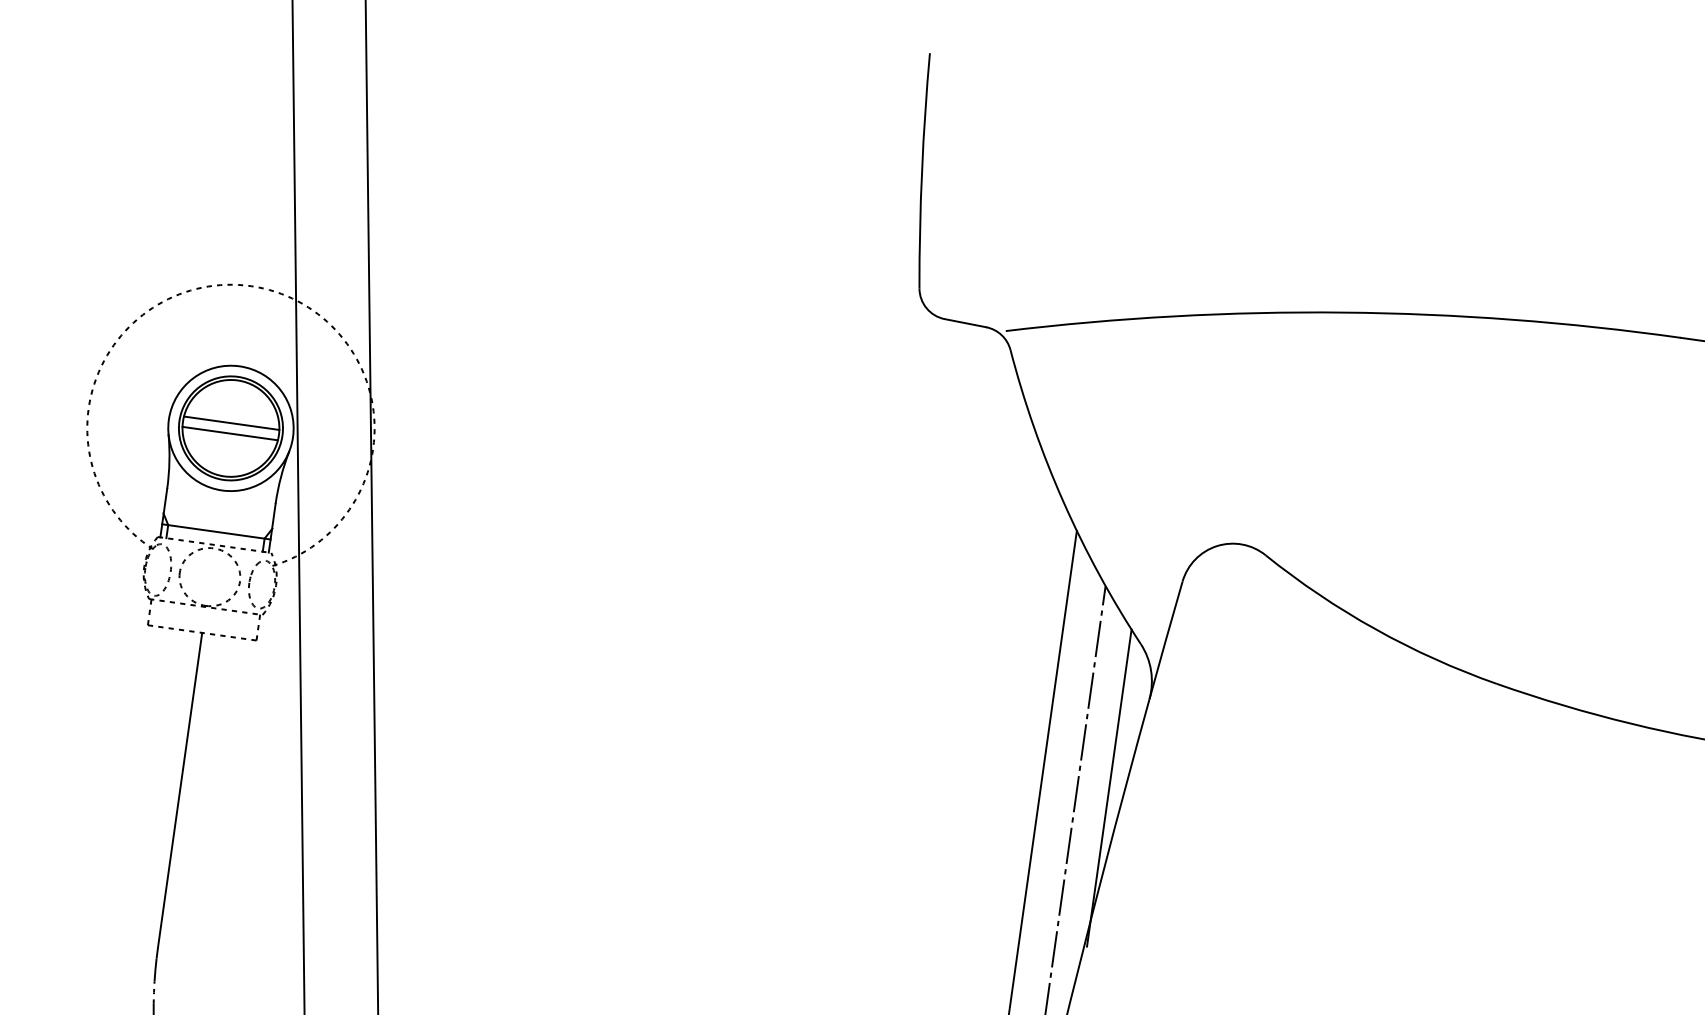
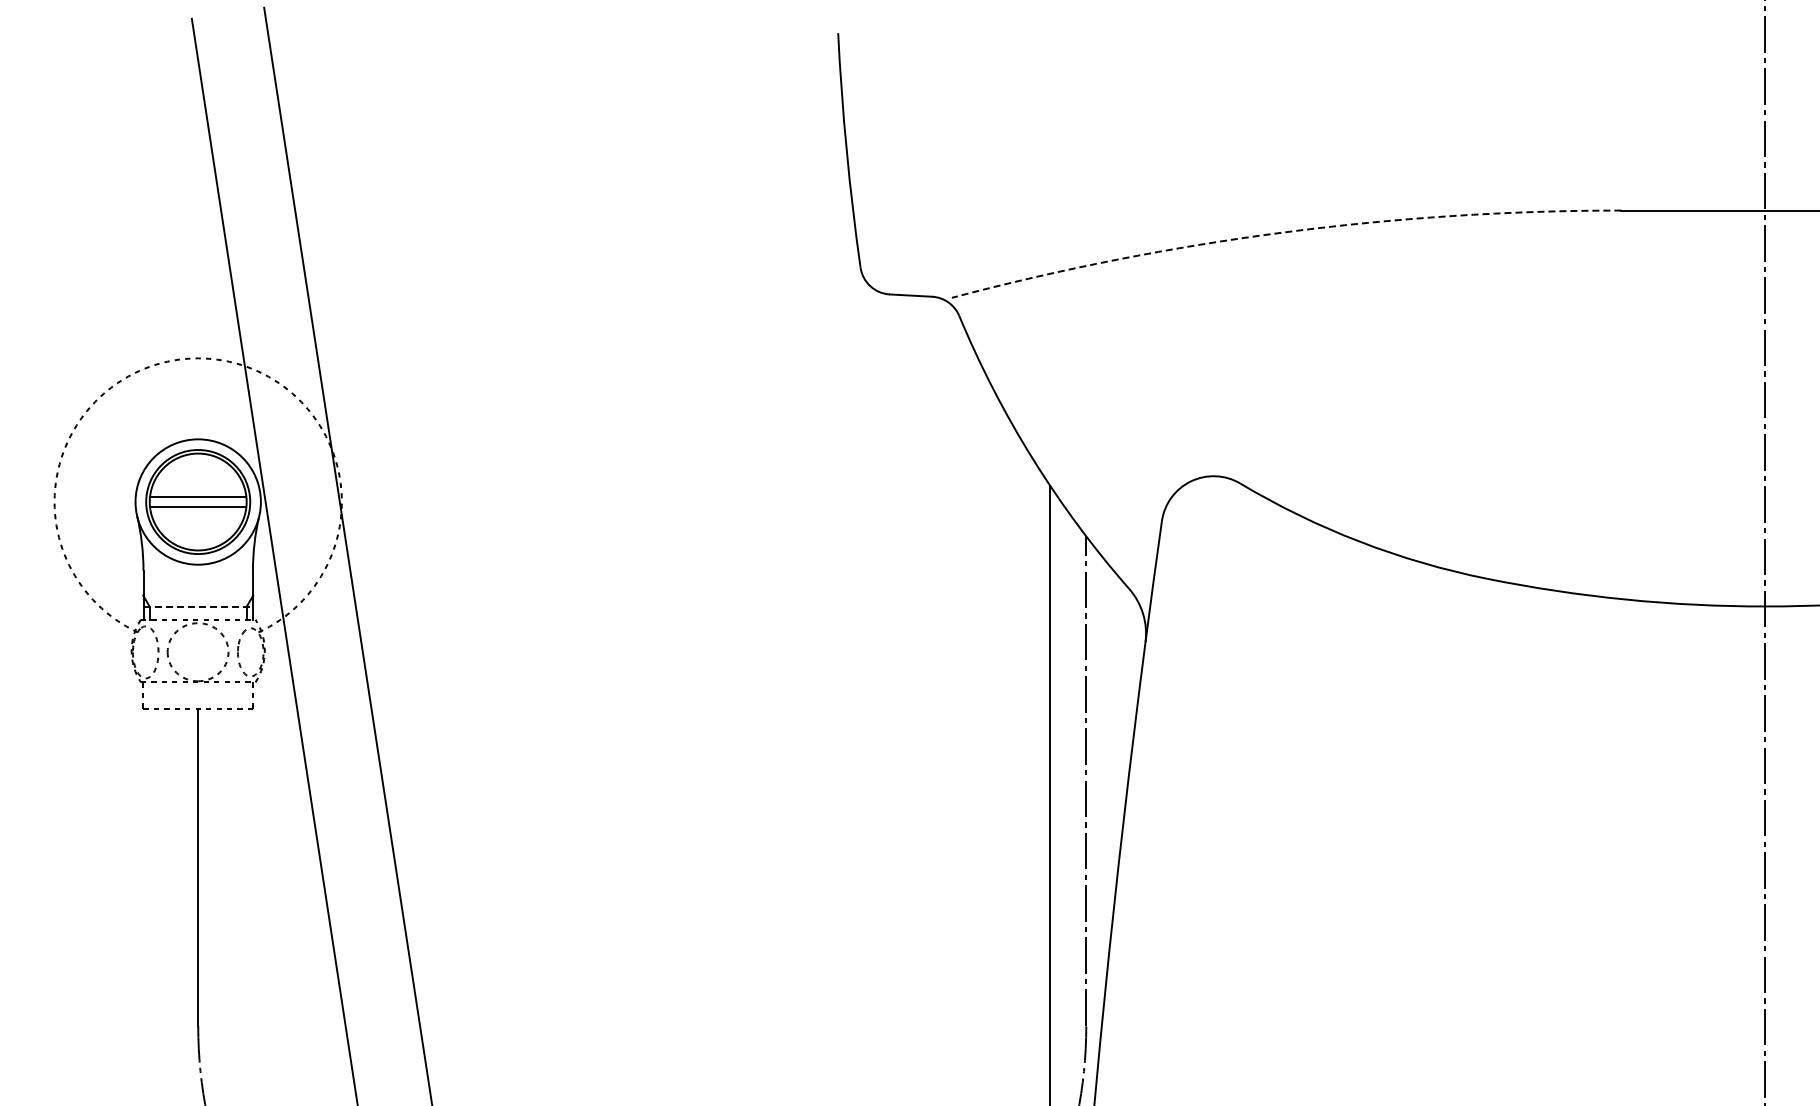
arc: (1343, 312) -> (1283, 232), solid -> dashed
line: (216, 531) -> (198, 606), solid -> dashed
line: (1109, 787) -> (1118, 735), removed

